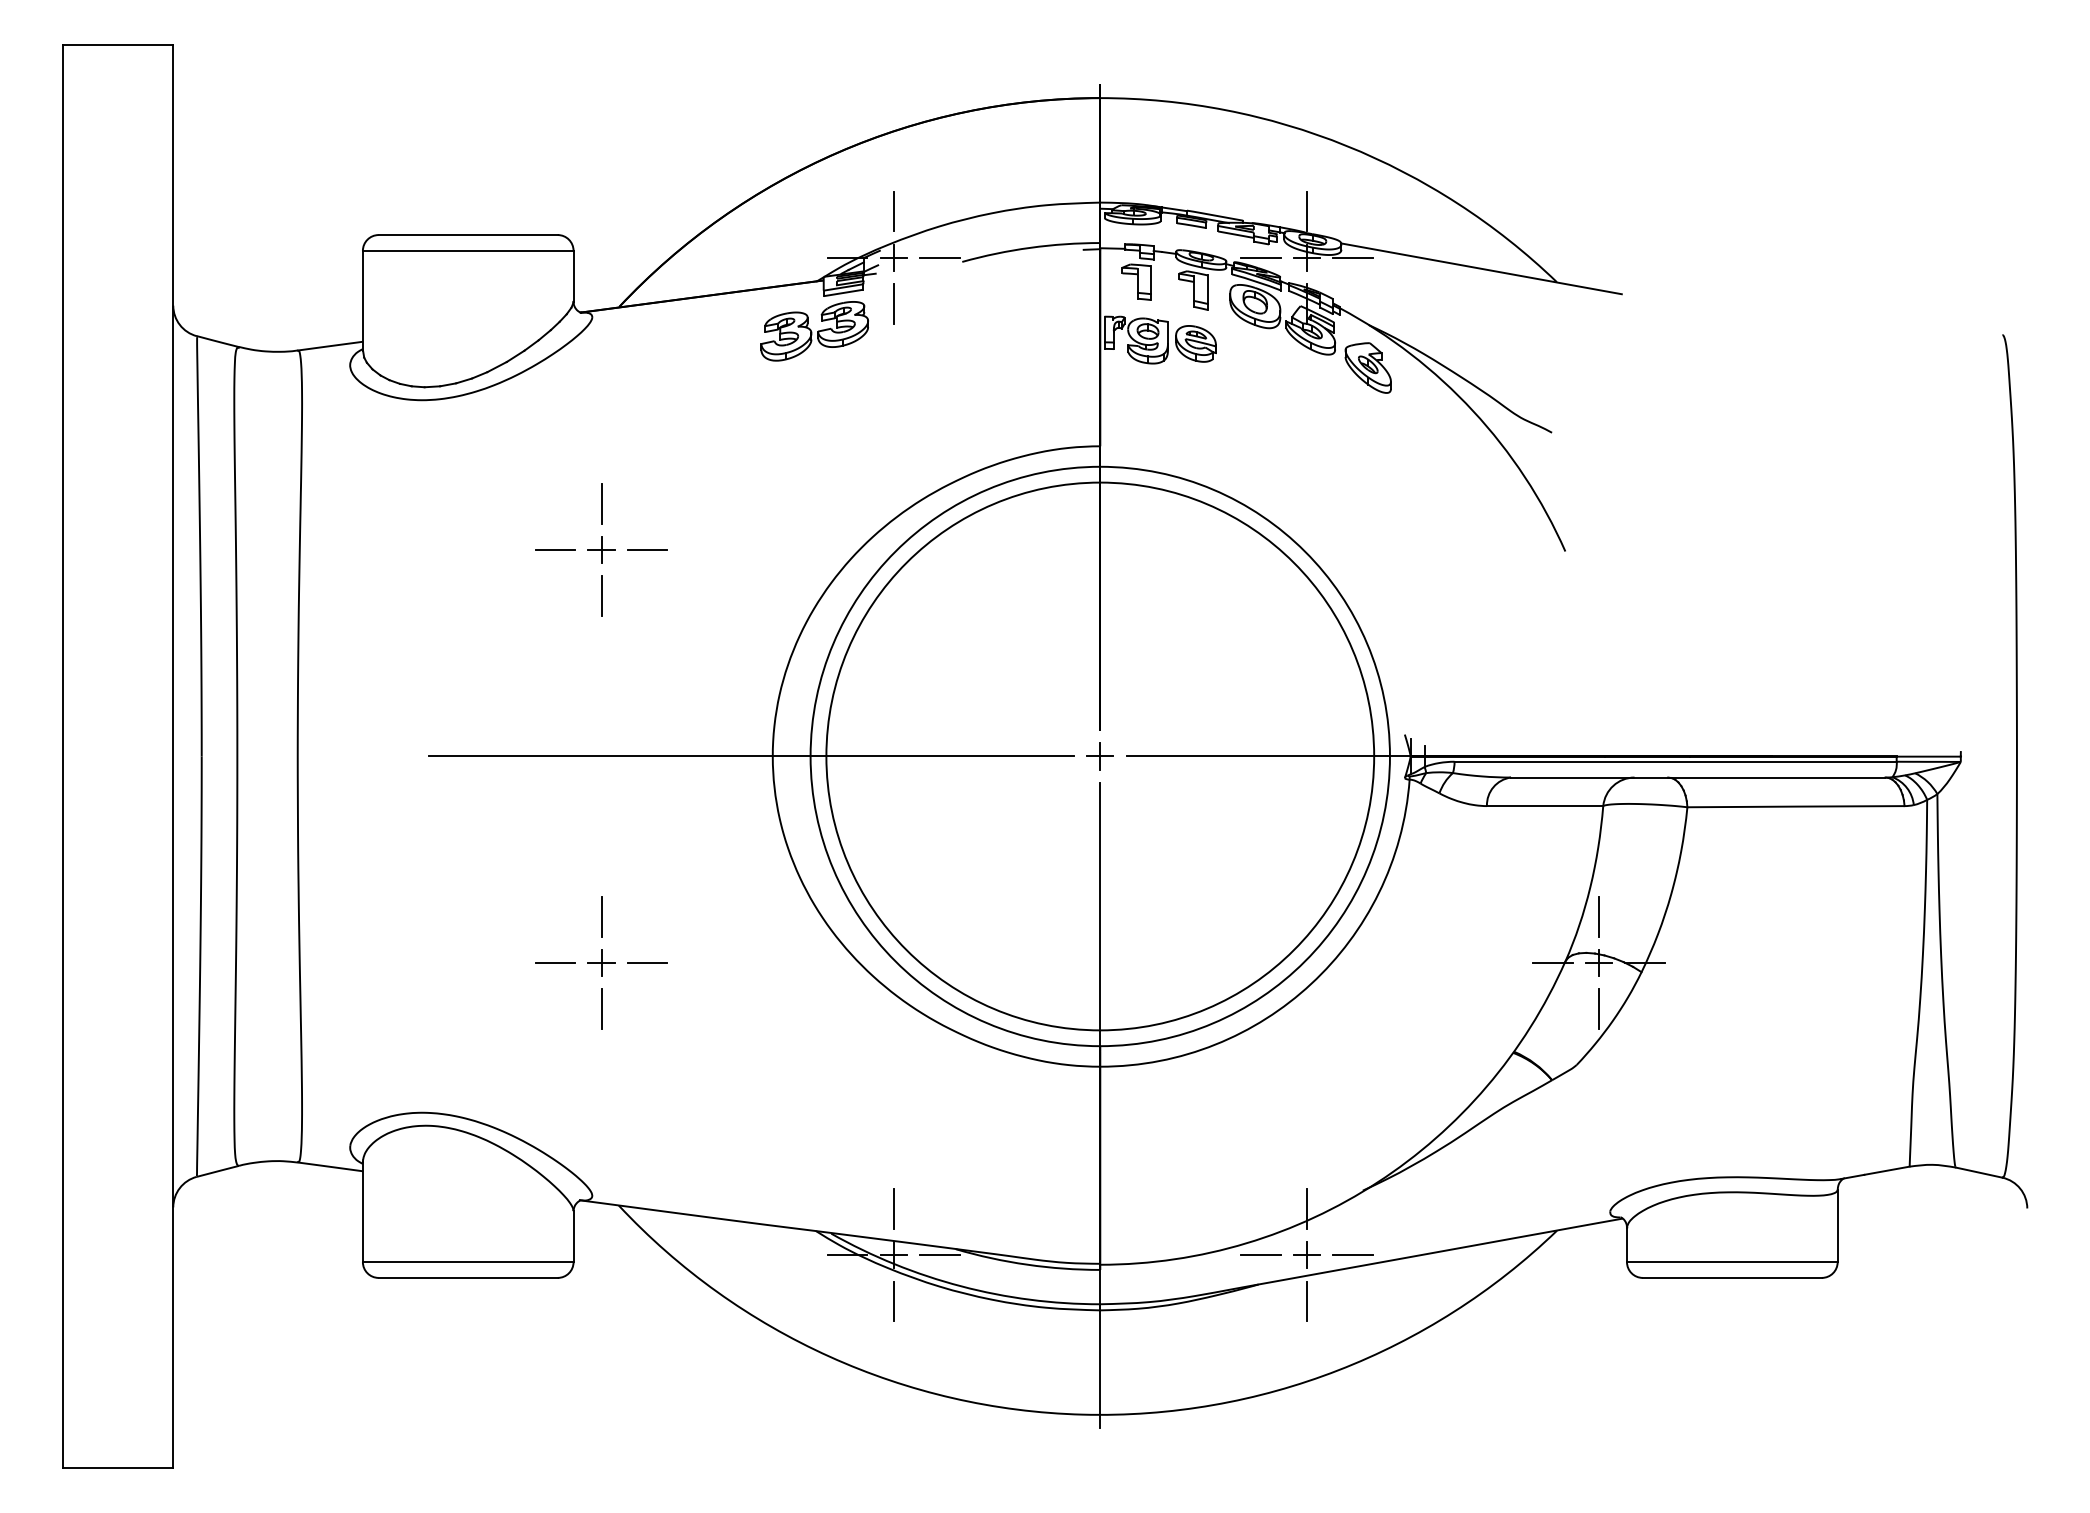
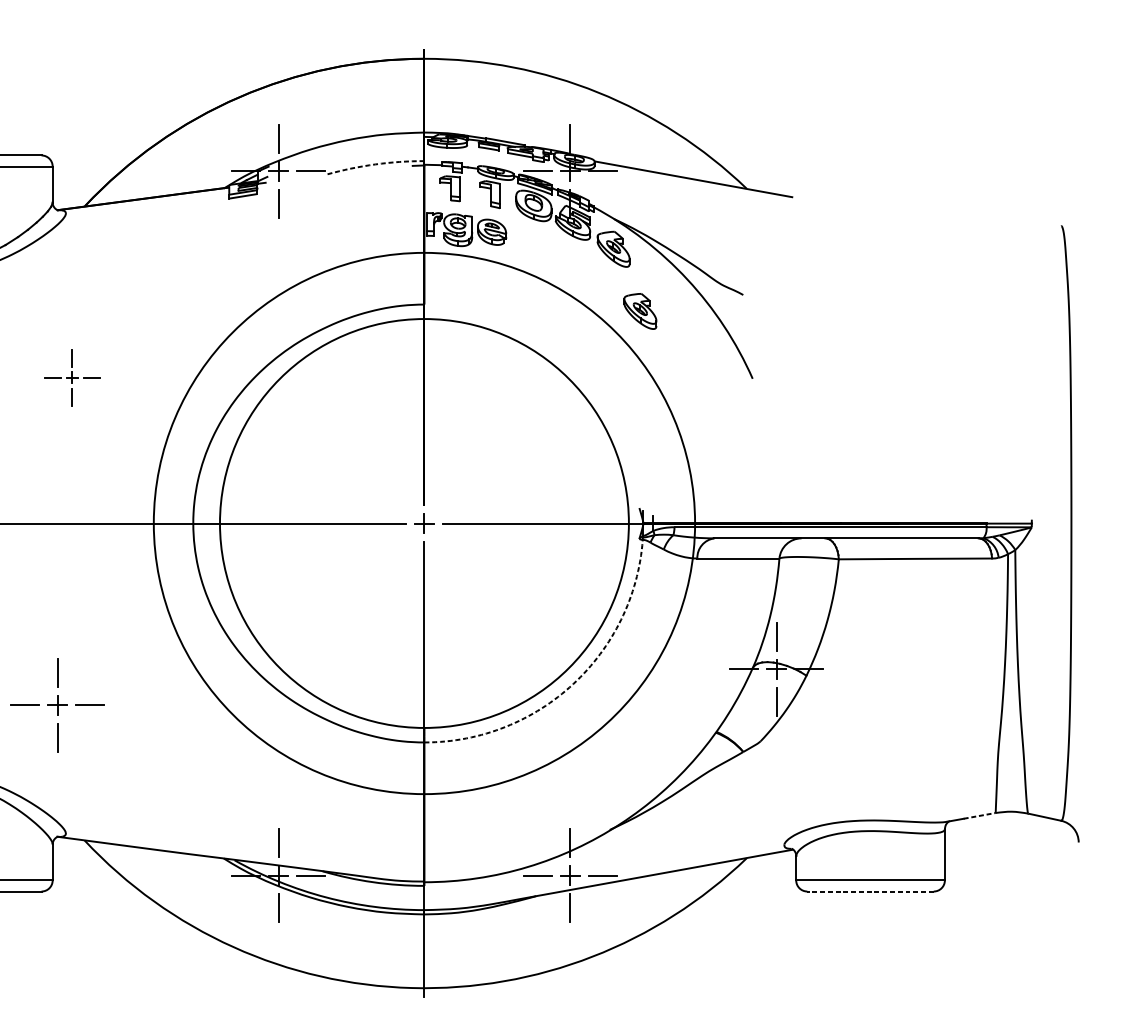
arc: (1030, 247) -> (375, 164), solid -> dashed
part: (814, 331) -> (222, 223), removed
part: (1405, 455) -> (639, 311), added
part: (601, 549) -> (72, 377), size x0.6
circle: (1100, 756) -> (424, 523), size x1.4
part: (601, 962) -> (57, 704), moved
arc: (1311, 983) -> (573, 683), solid -> dashed
line: (1886, 1170) -> (979, 815), solid -> dashed
line: (1732, 1277) -> (870, 891), solid -> dashed

